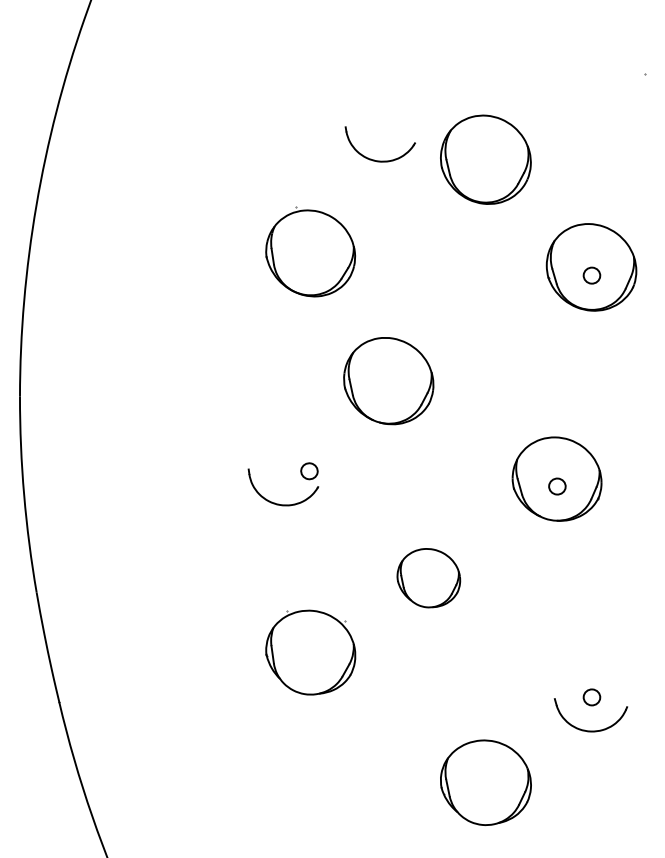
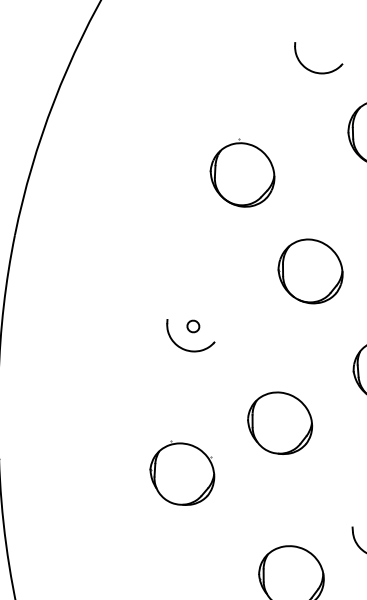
part: (374, 159) -> (311, 70), moved
part: (388, 381) -> (310, 271), moved
part: (309, 471) -> (193, 326), moved
part: (428, 577) -> (280, 422), size x1.43
part: (310, 652) -> (182, 474), moved

